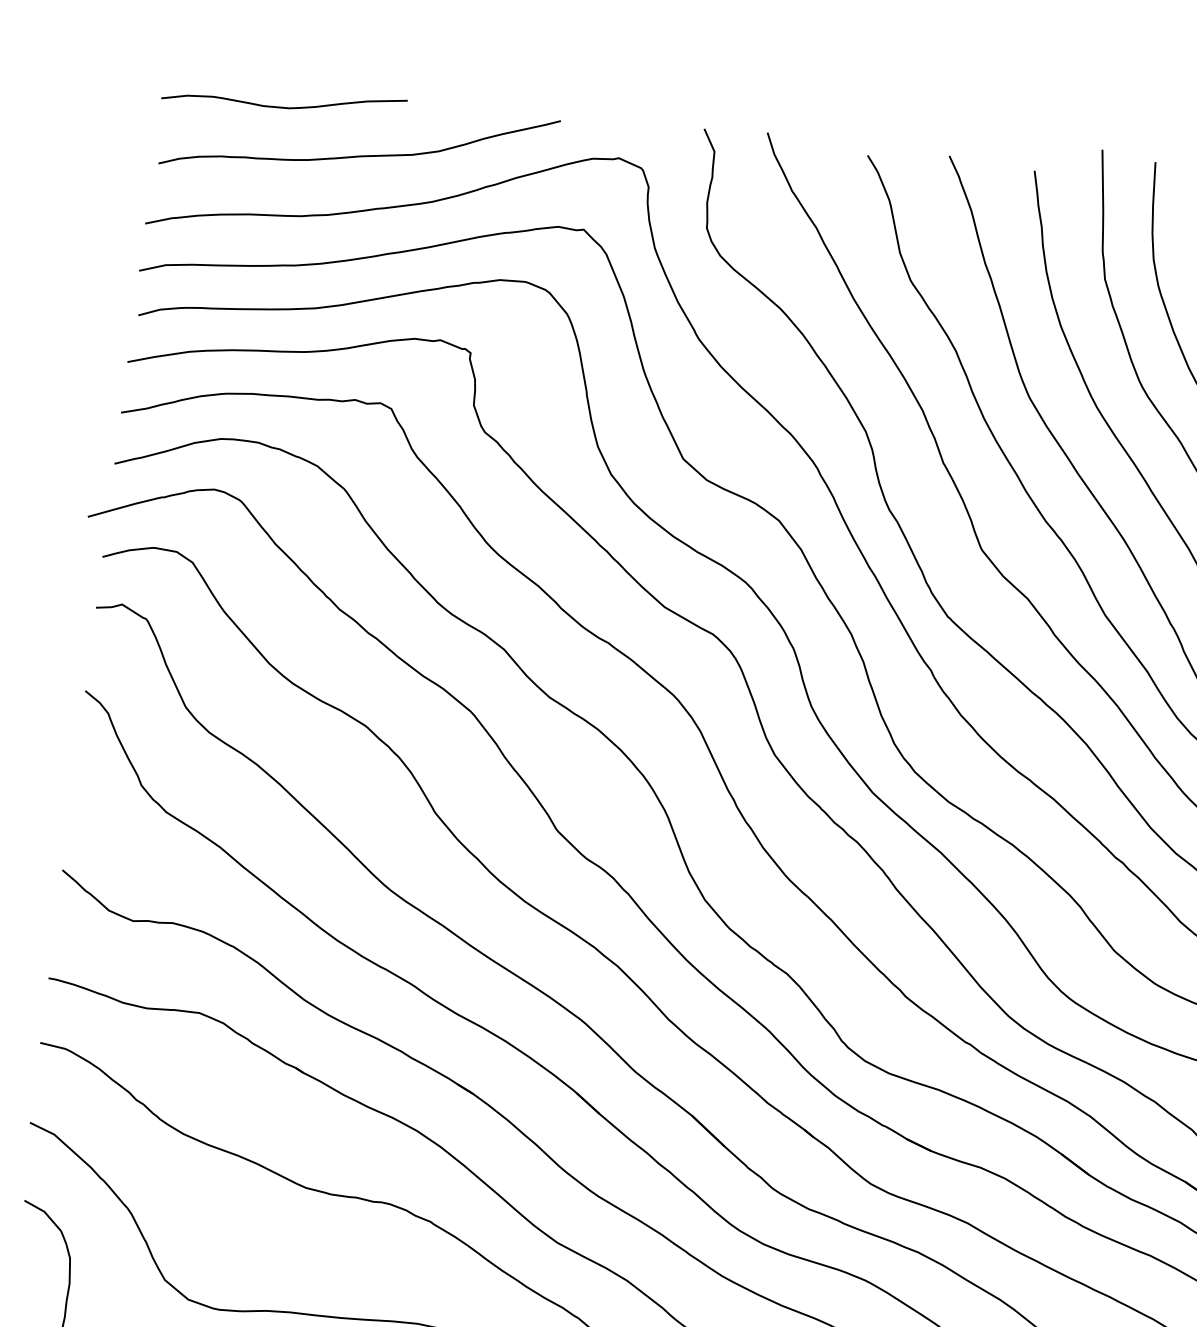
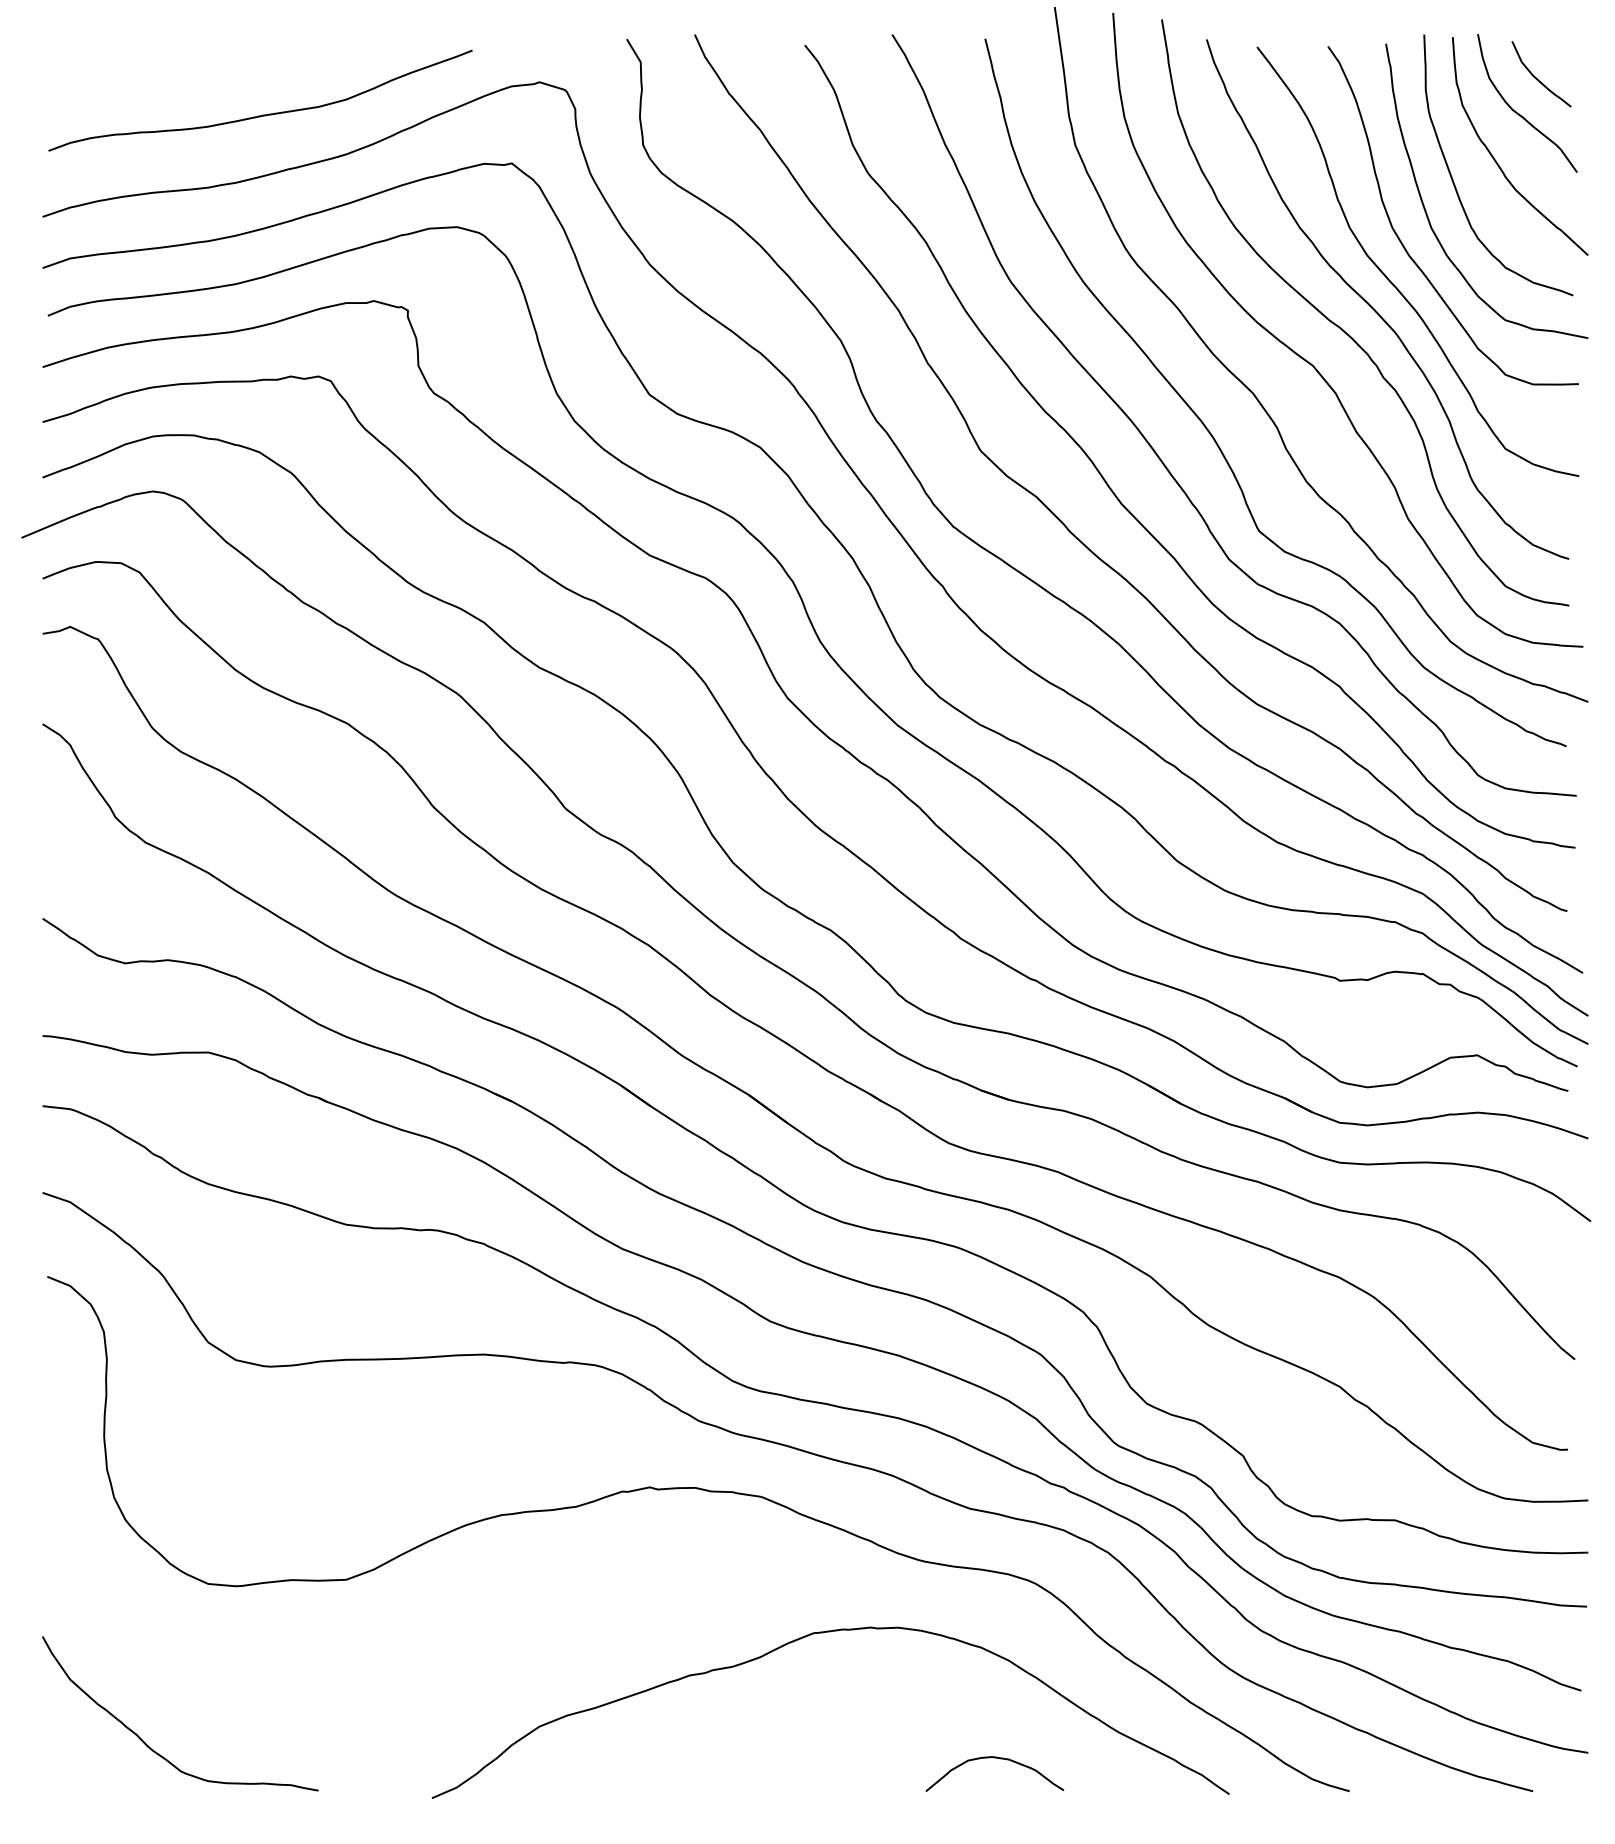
curve: (283, 107) -> (174, 73), removed

